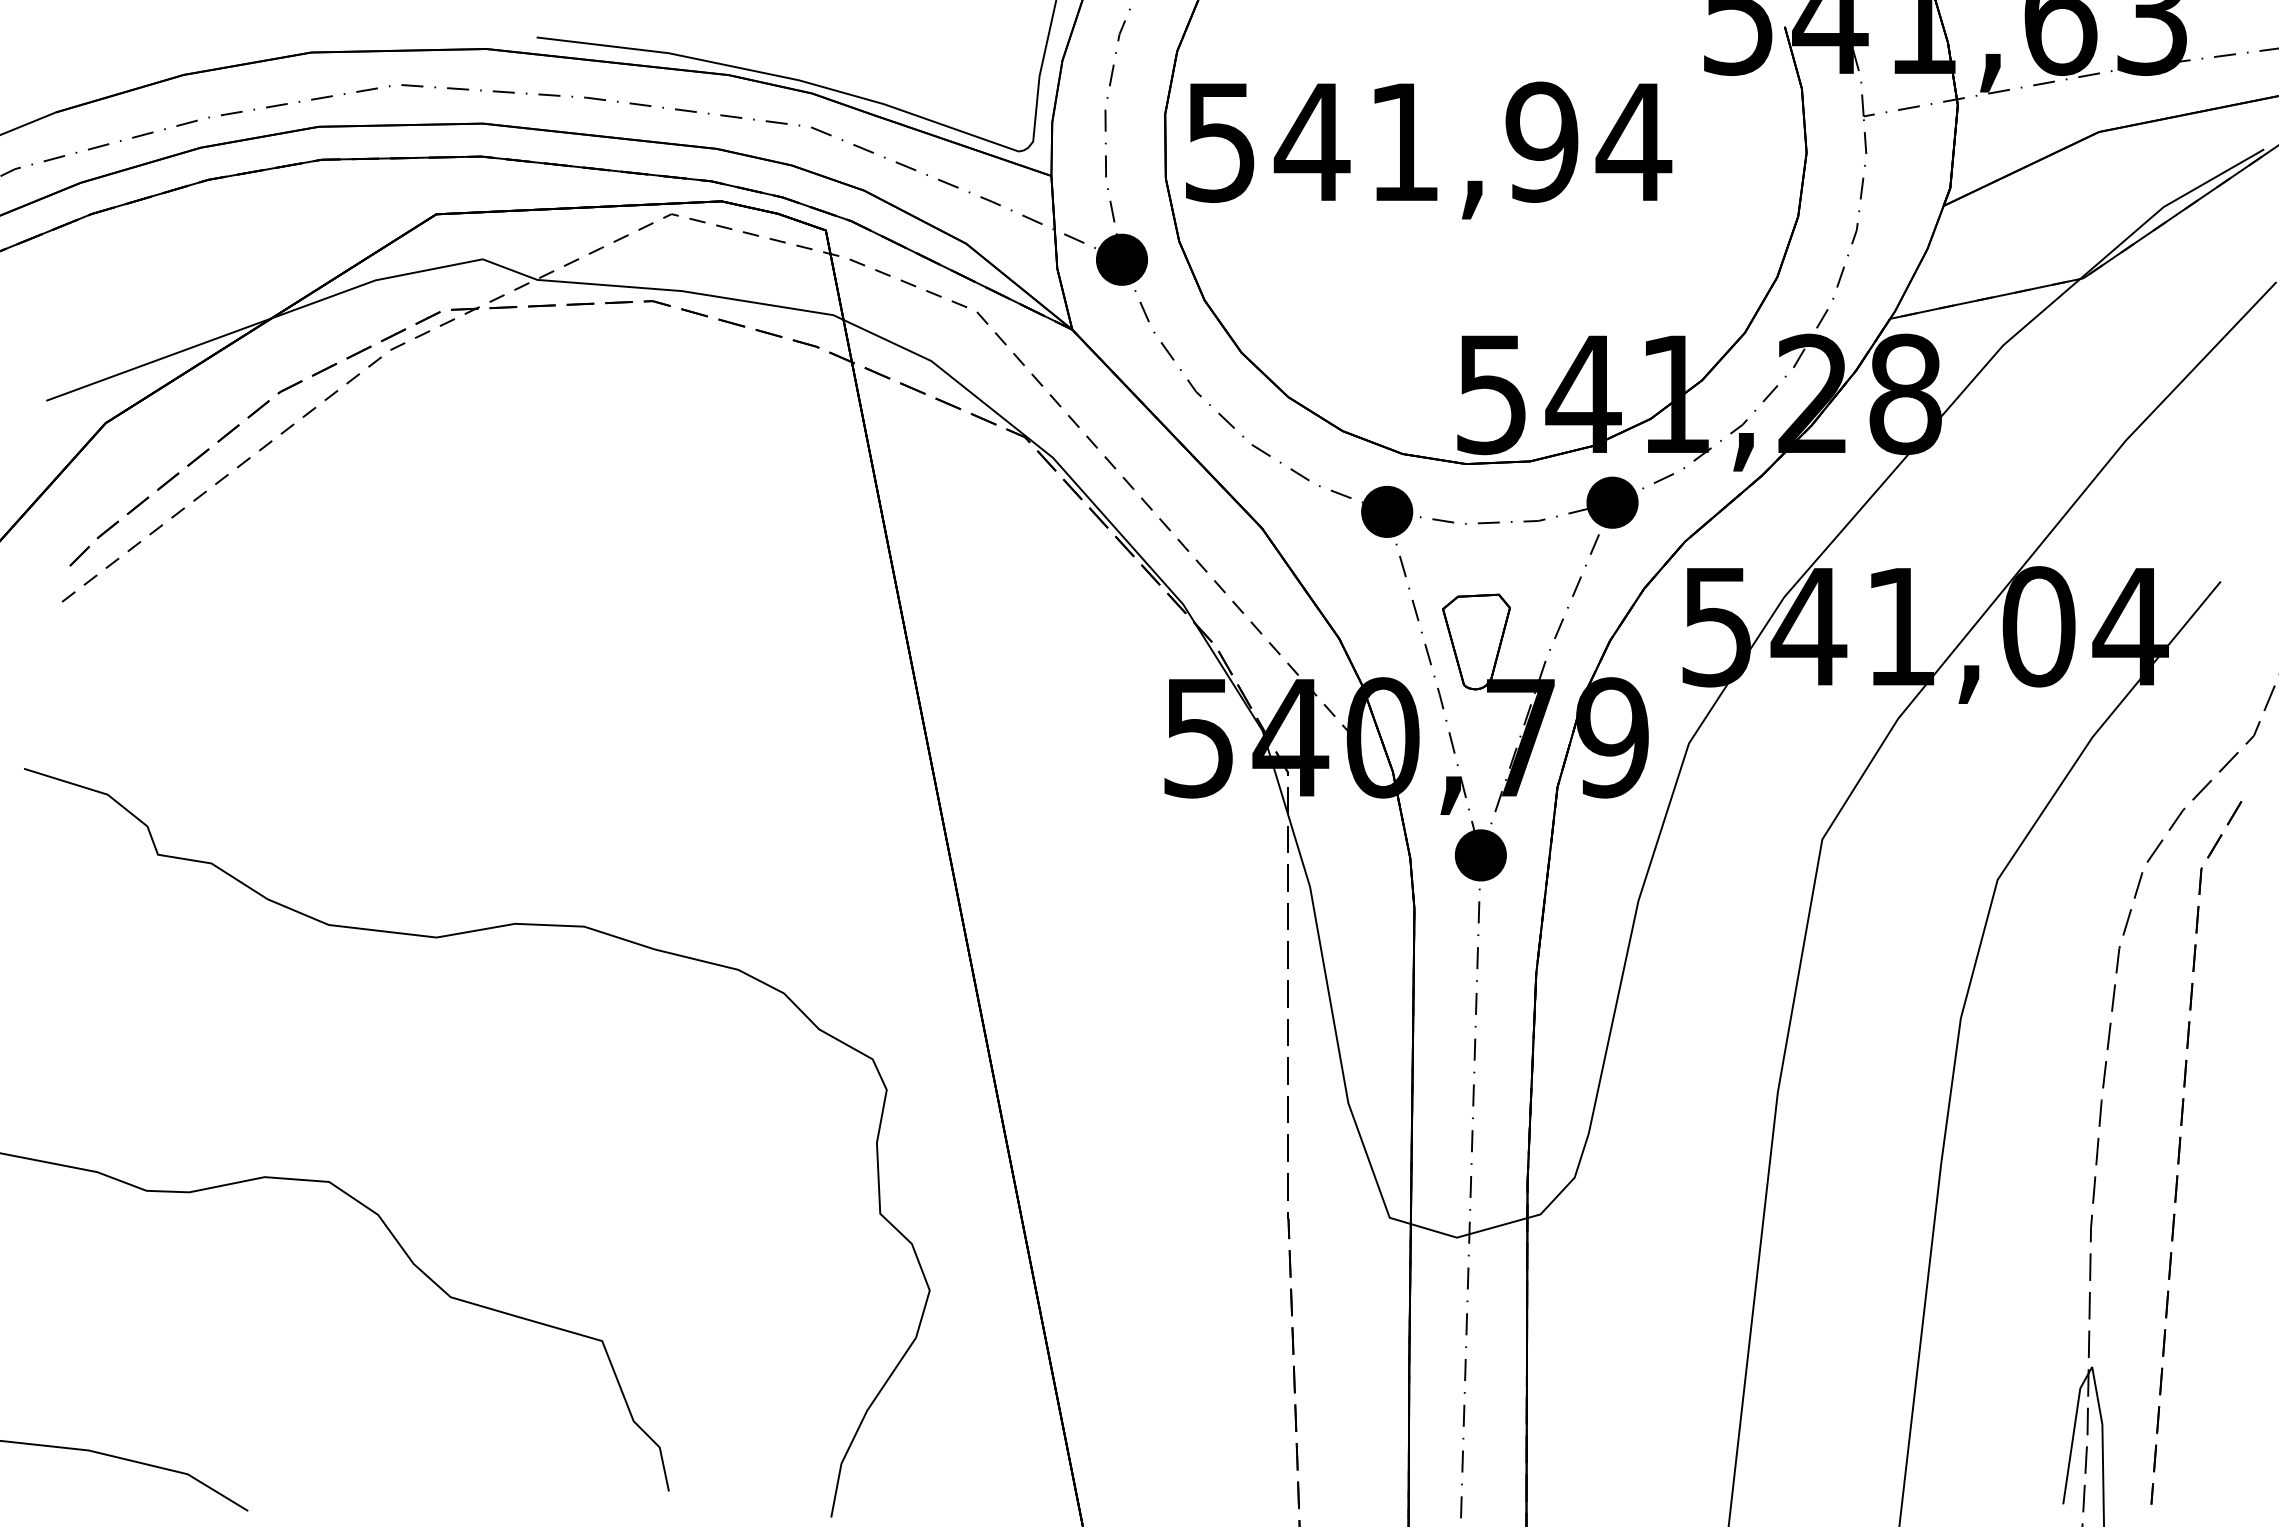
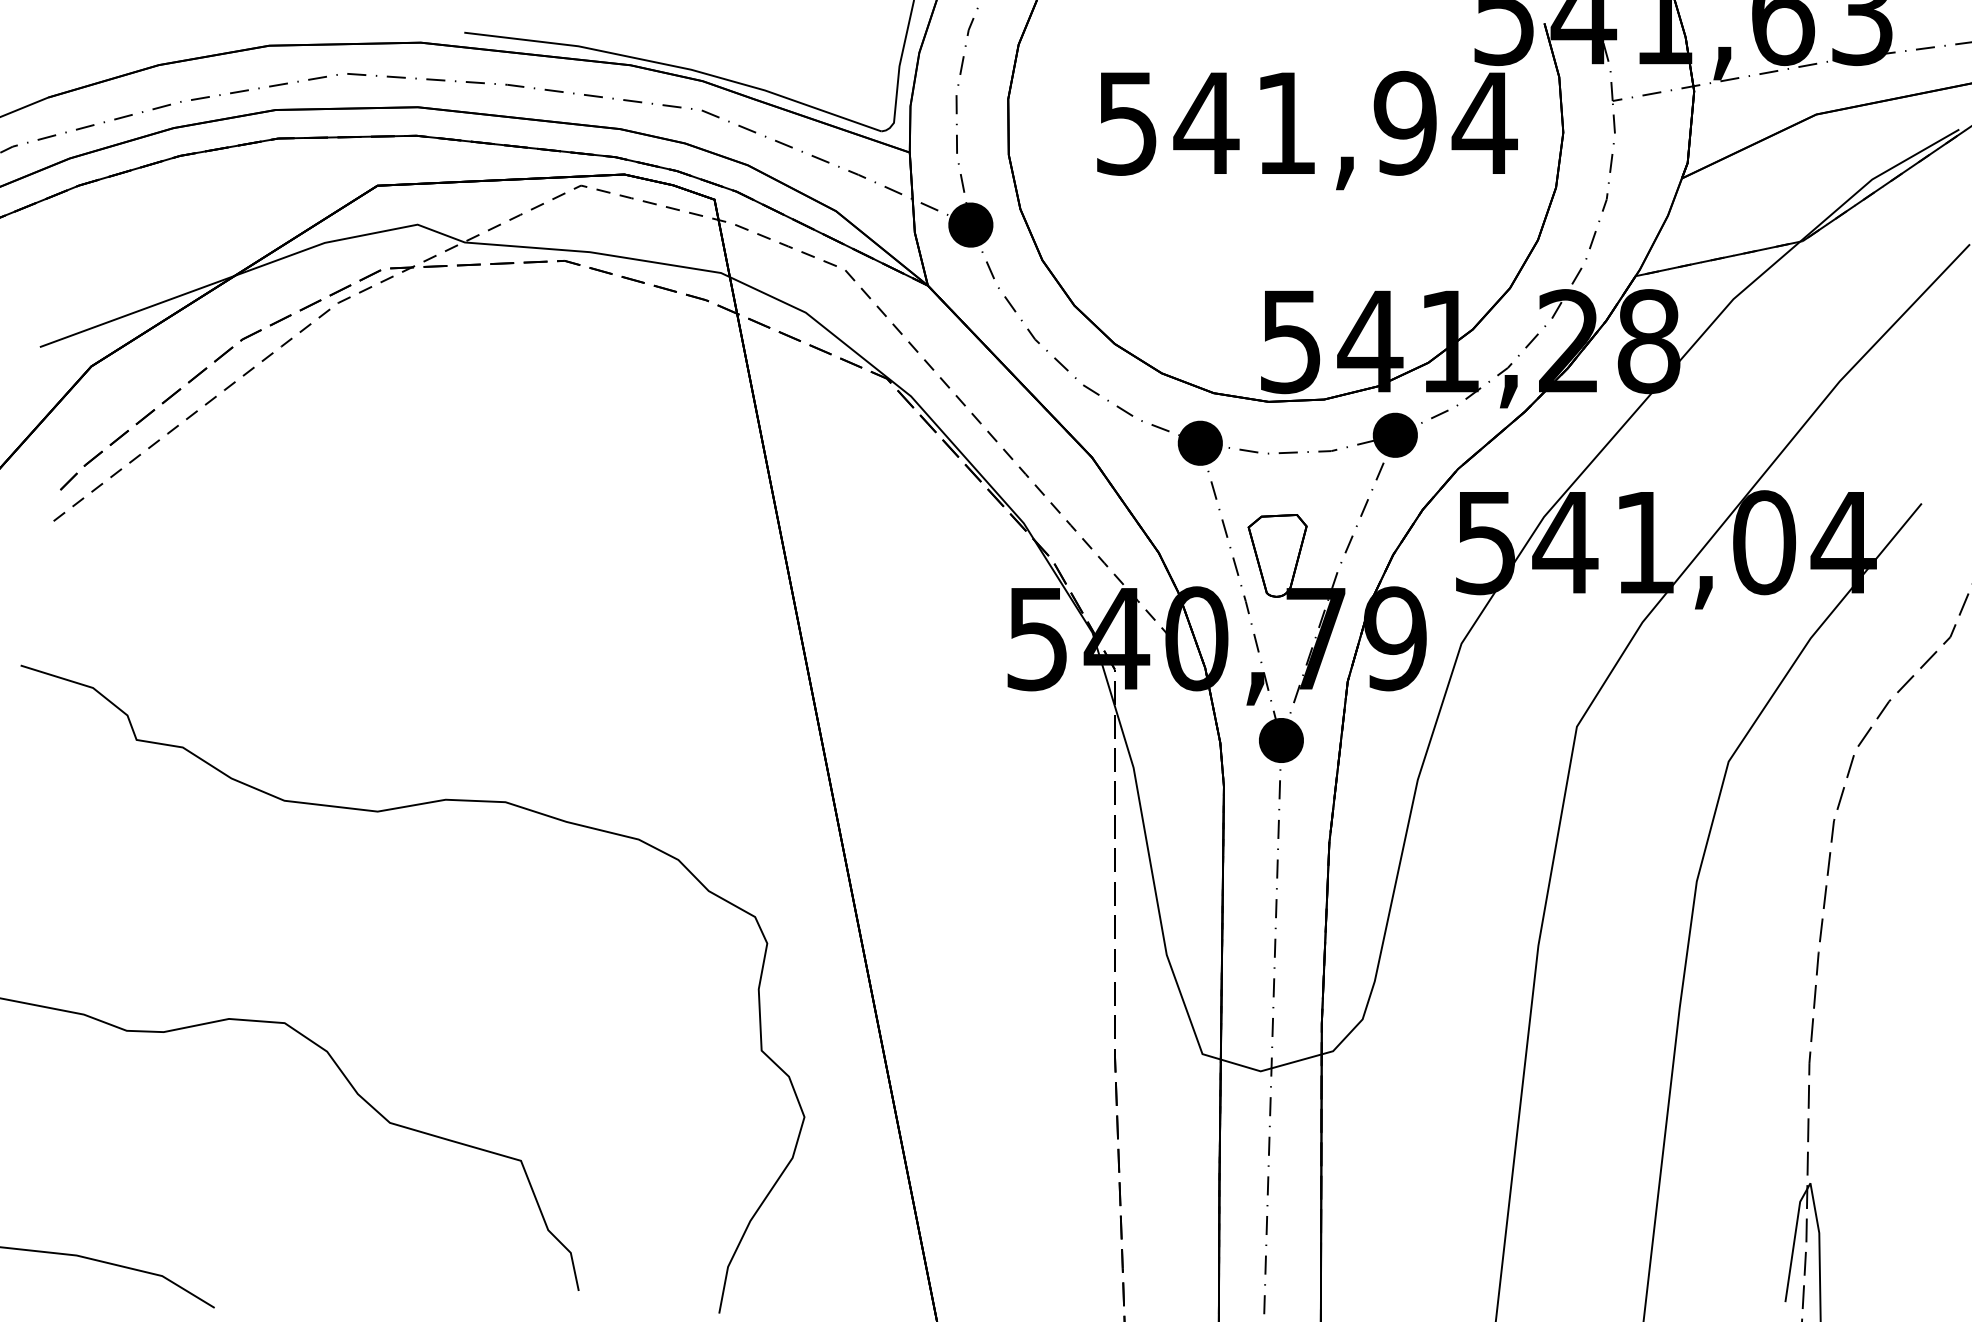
text: (1429, 150) -> (1307, 130), moved
part: (2180, 1152) -> (1886, 997), removed

